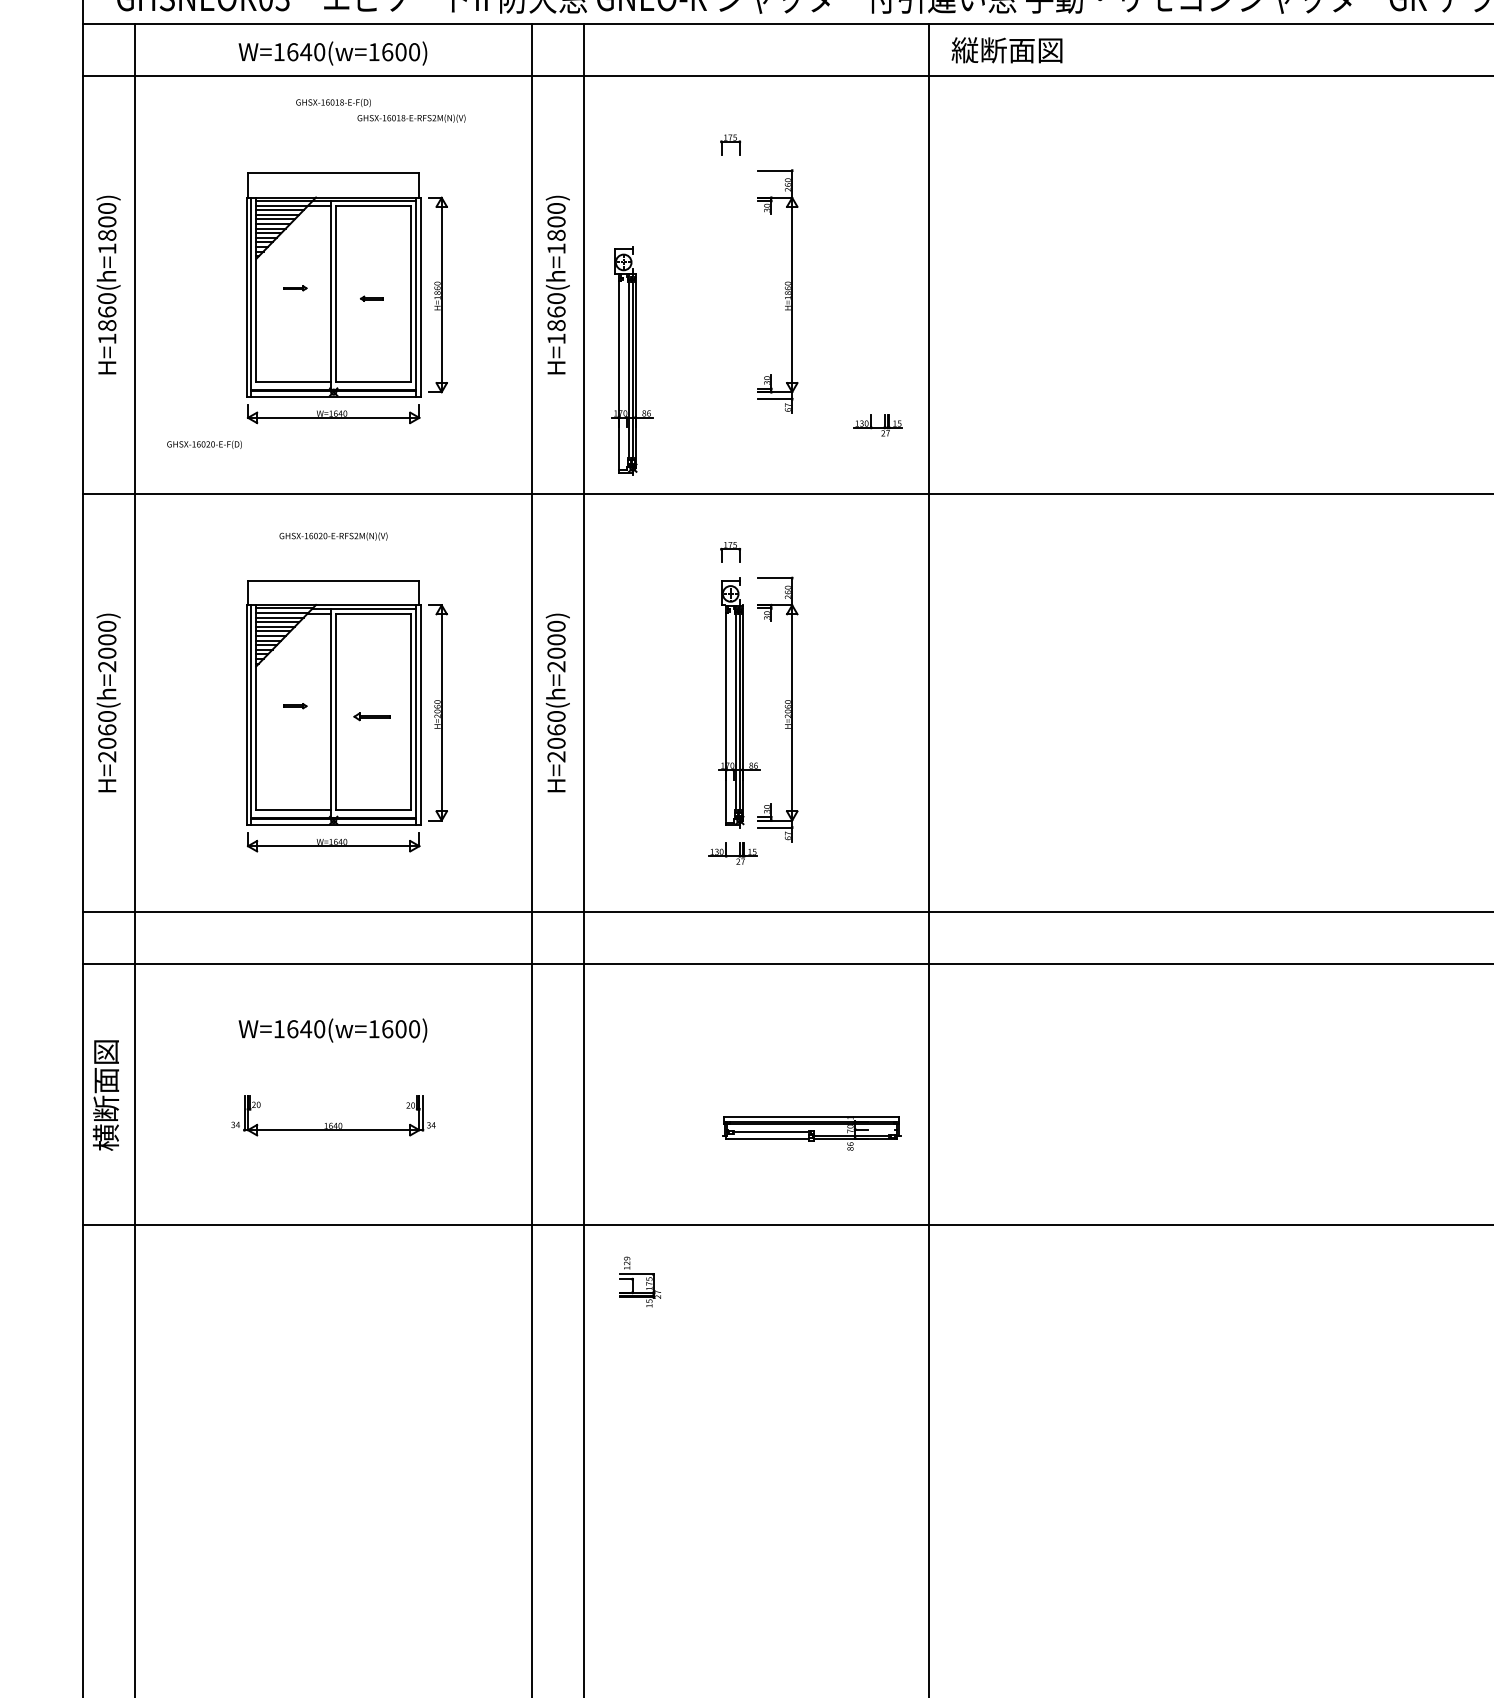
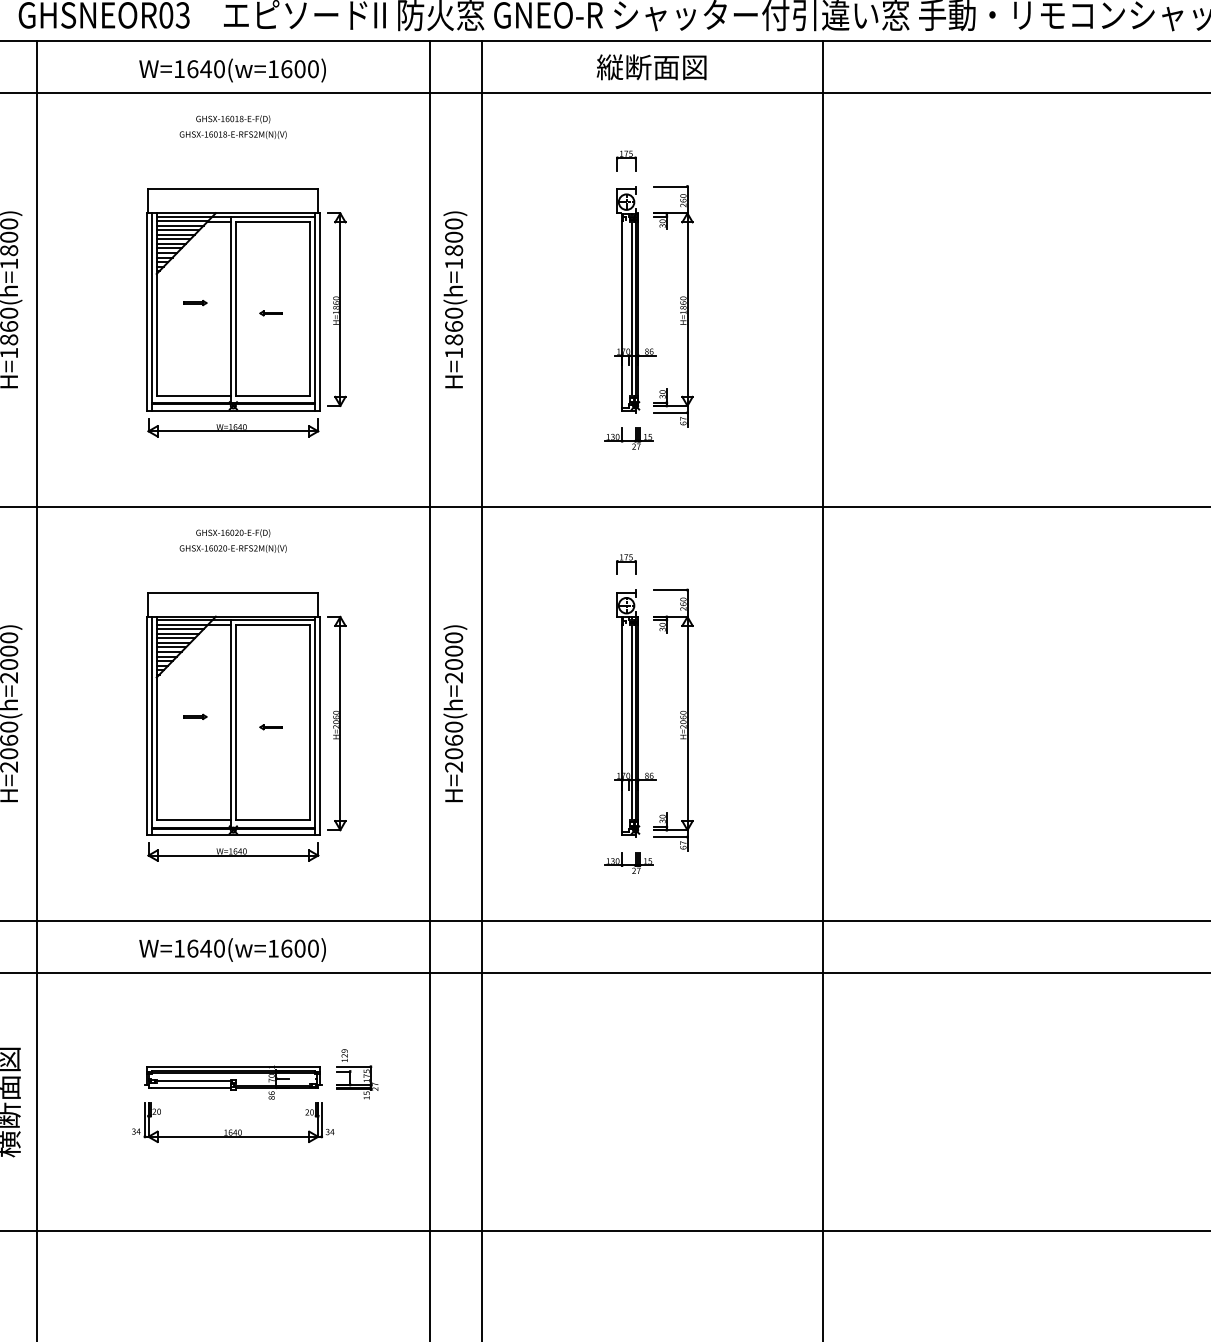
text: (1006, 50) -> (651, 67), moved
text: (411, 118) -> (233, 134), moved
part: (632, 360) -> (635, 299), moved
part: (877, 425) -> (628, 438), moved
text: (204, 444) -> (233, 532), moved
part: (371, 716) -> (270, 727), size x0.62
text: (332, 1030) -> (232, 949), moved
part: (811, 1133) -> (233, 1082), moved
part: (639, 1281) -> (356, 1073), moved

